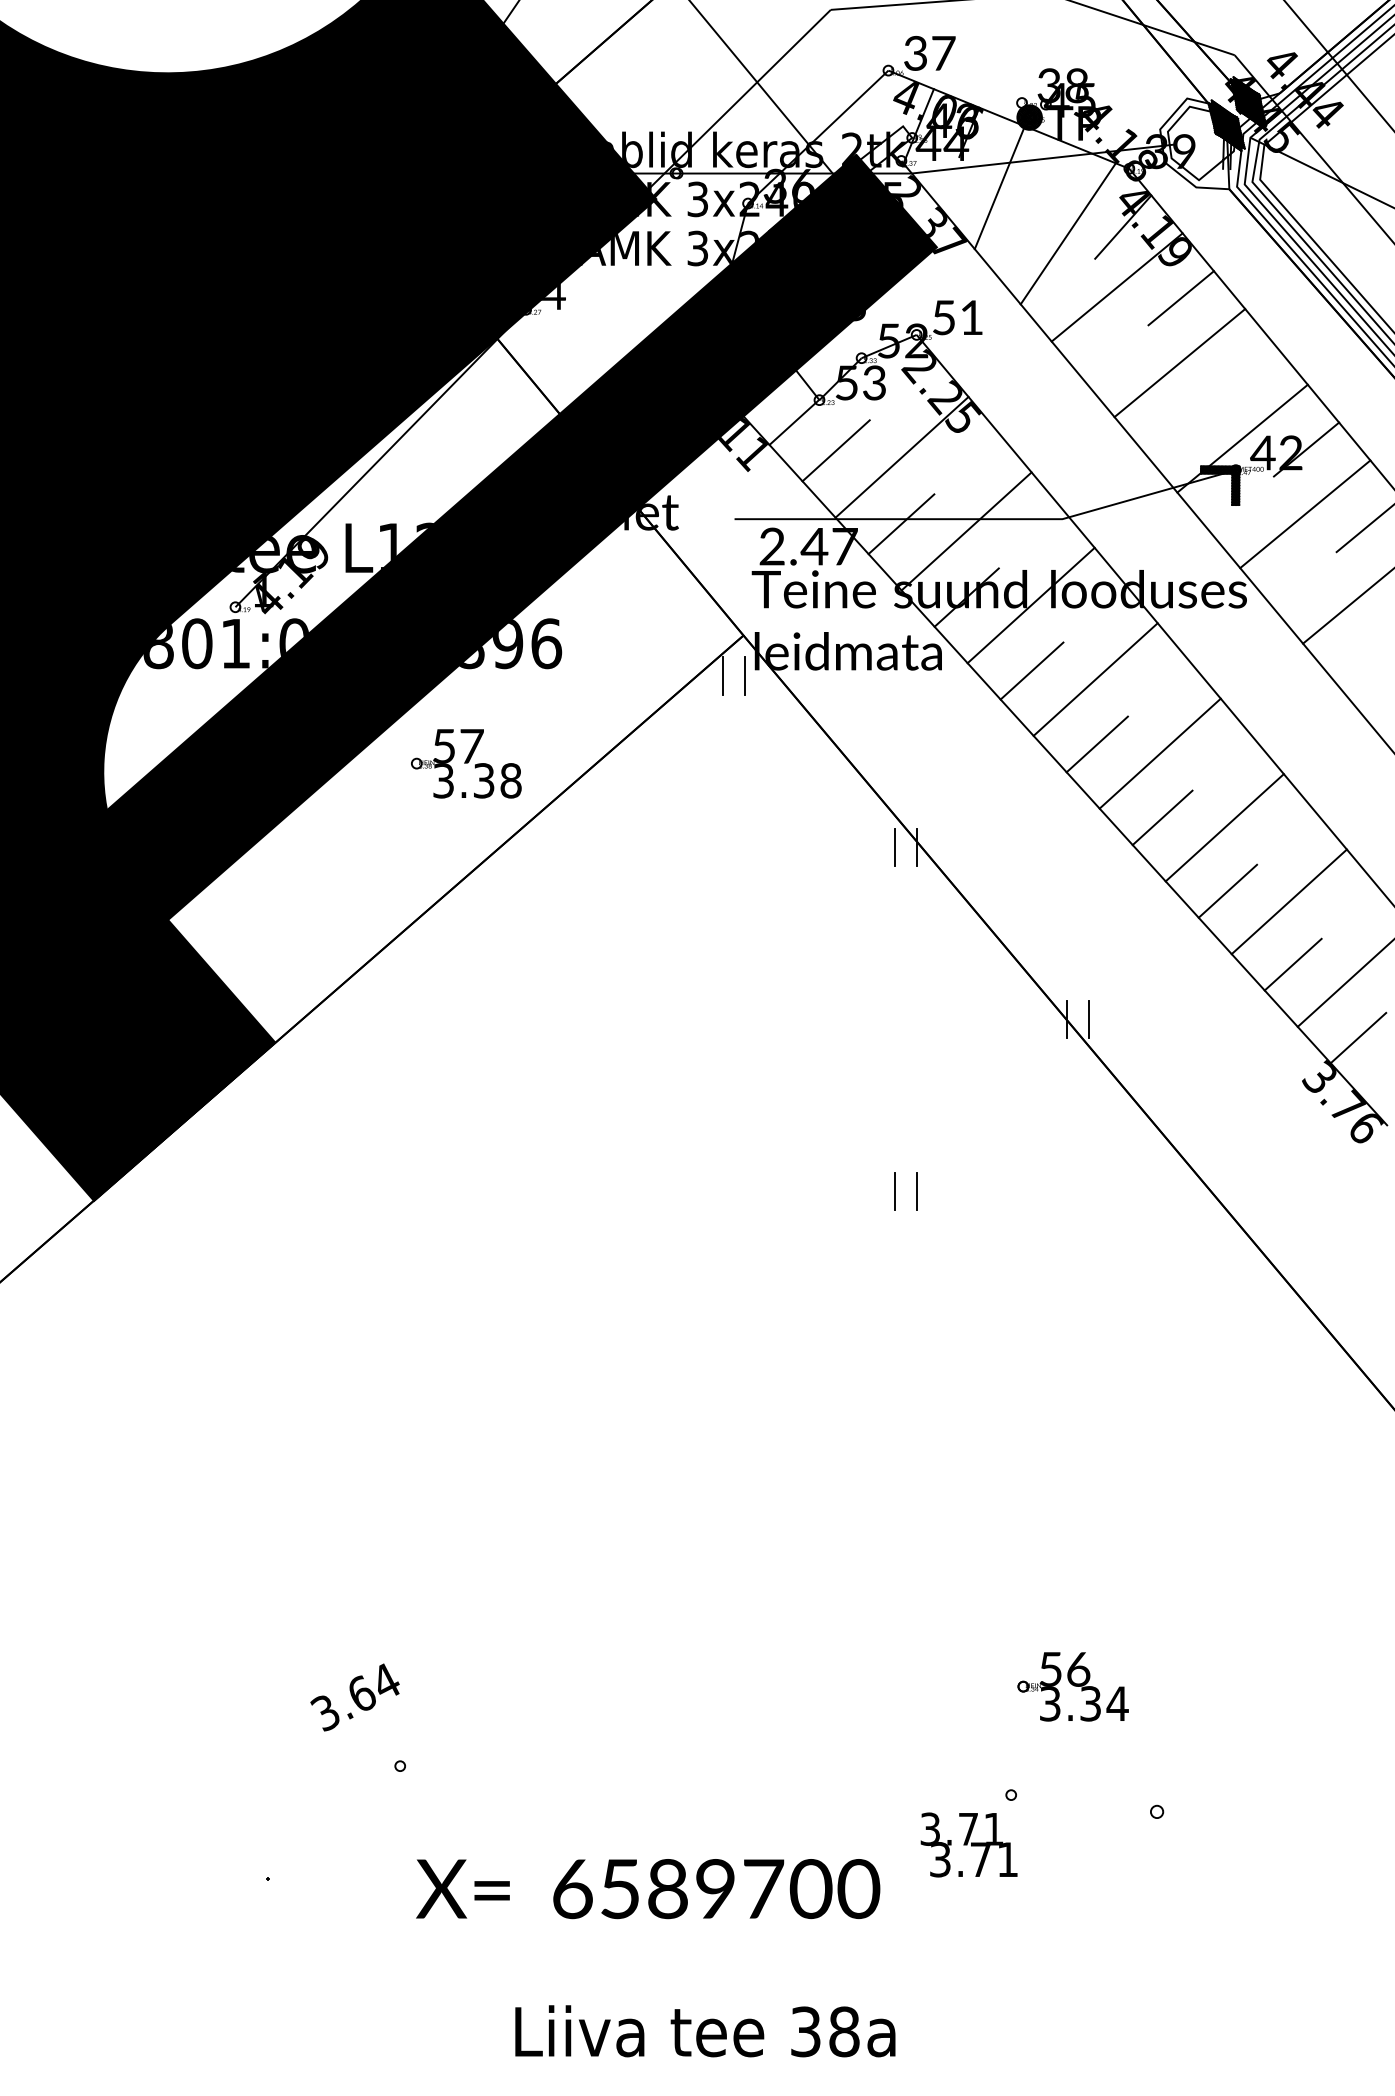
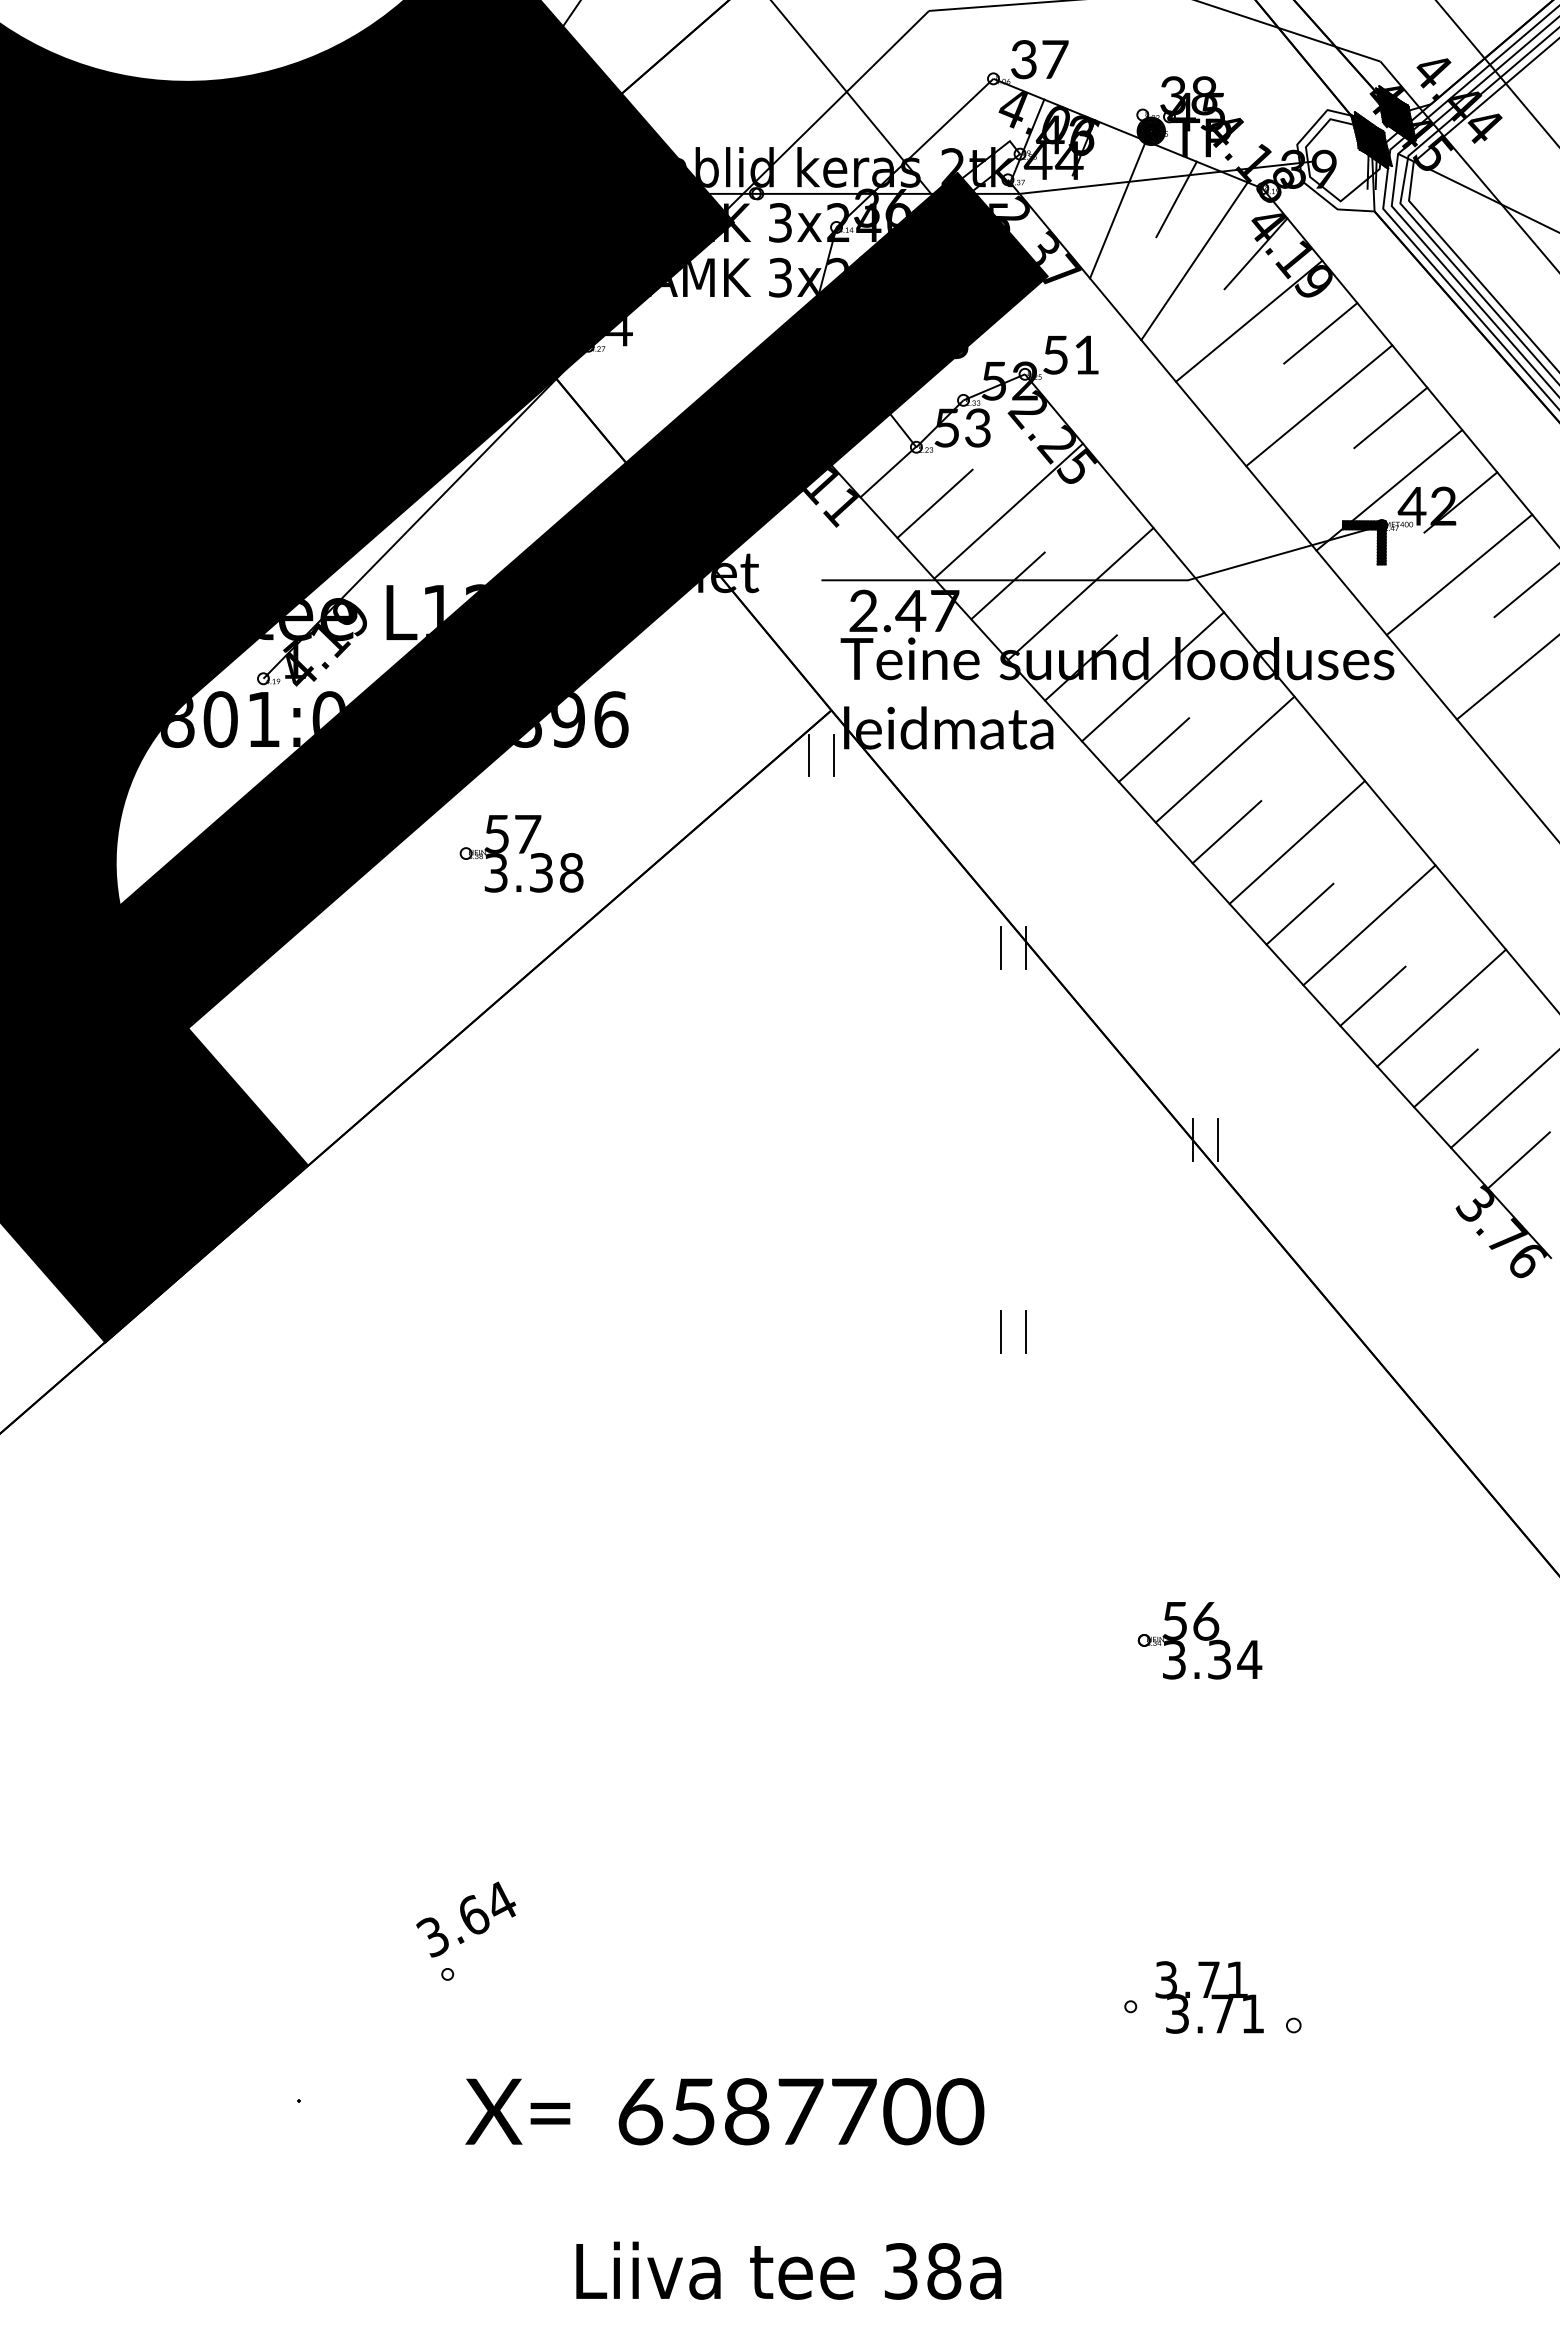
line: (1052, 178) -> (1176, 199), added
line: (1243, 373) -> (1390, 417), added
part: (1072, 1686) -> (1199, 1640), moved
text: (355, 1697) -> (466, 1919), moved
text: (968, 1844) -> (1209, 1997), moved
text: (715, 1888) -> (800, 2111), 6589700 -> 6587700

